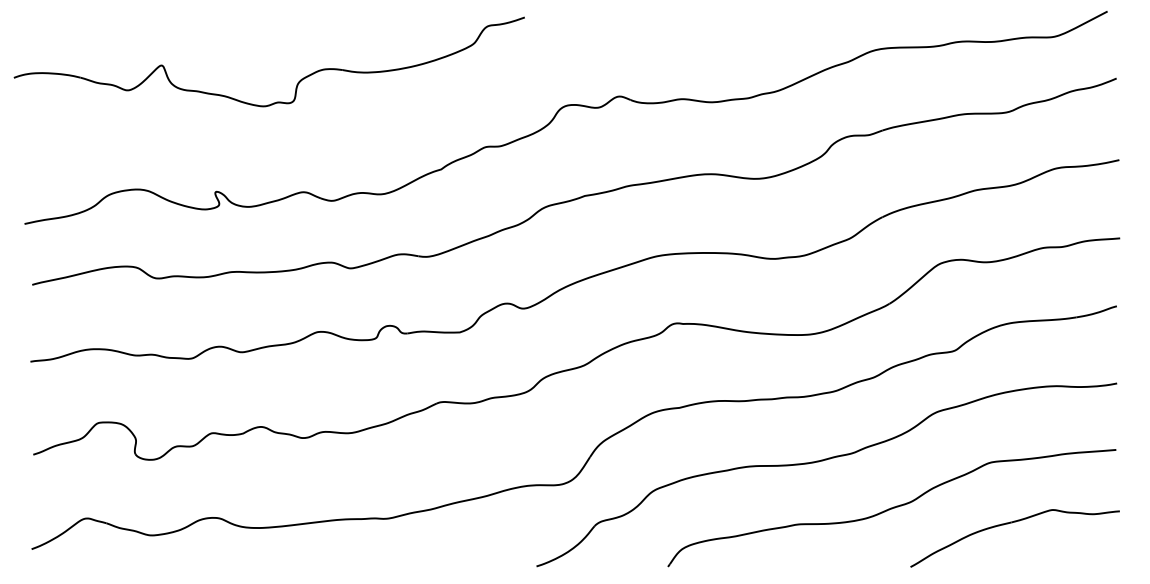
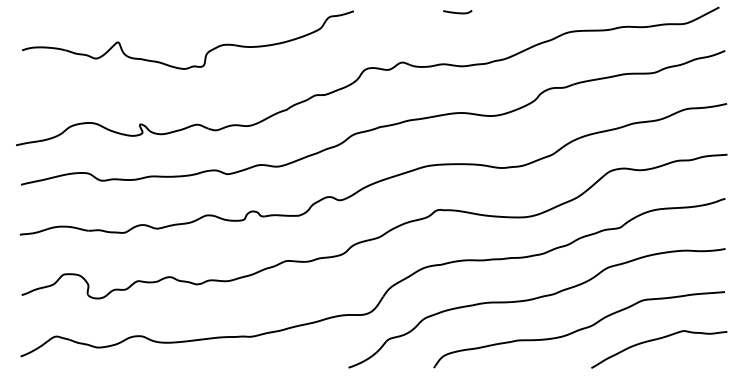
curve: (704, 19) -> (457, 12), added
part: (297, 81) -> (206, 52), moved

